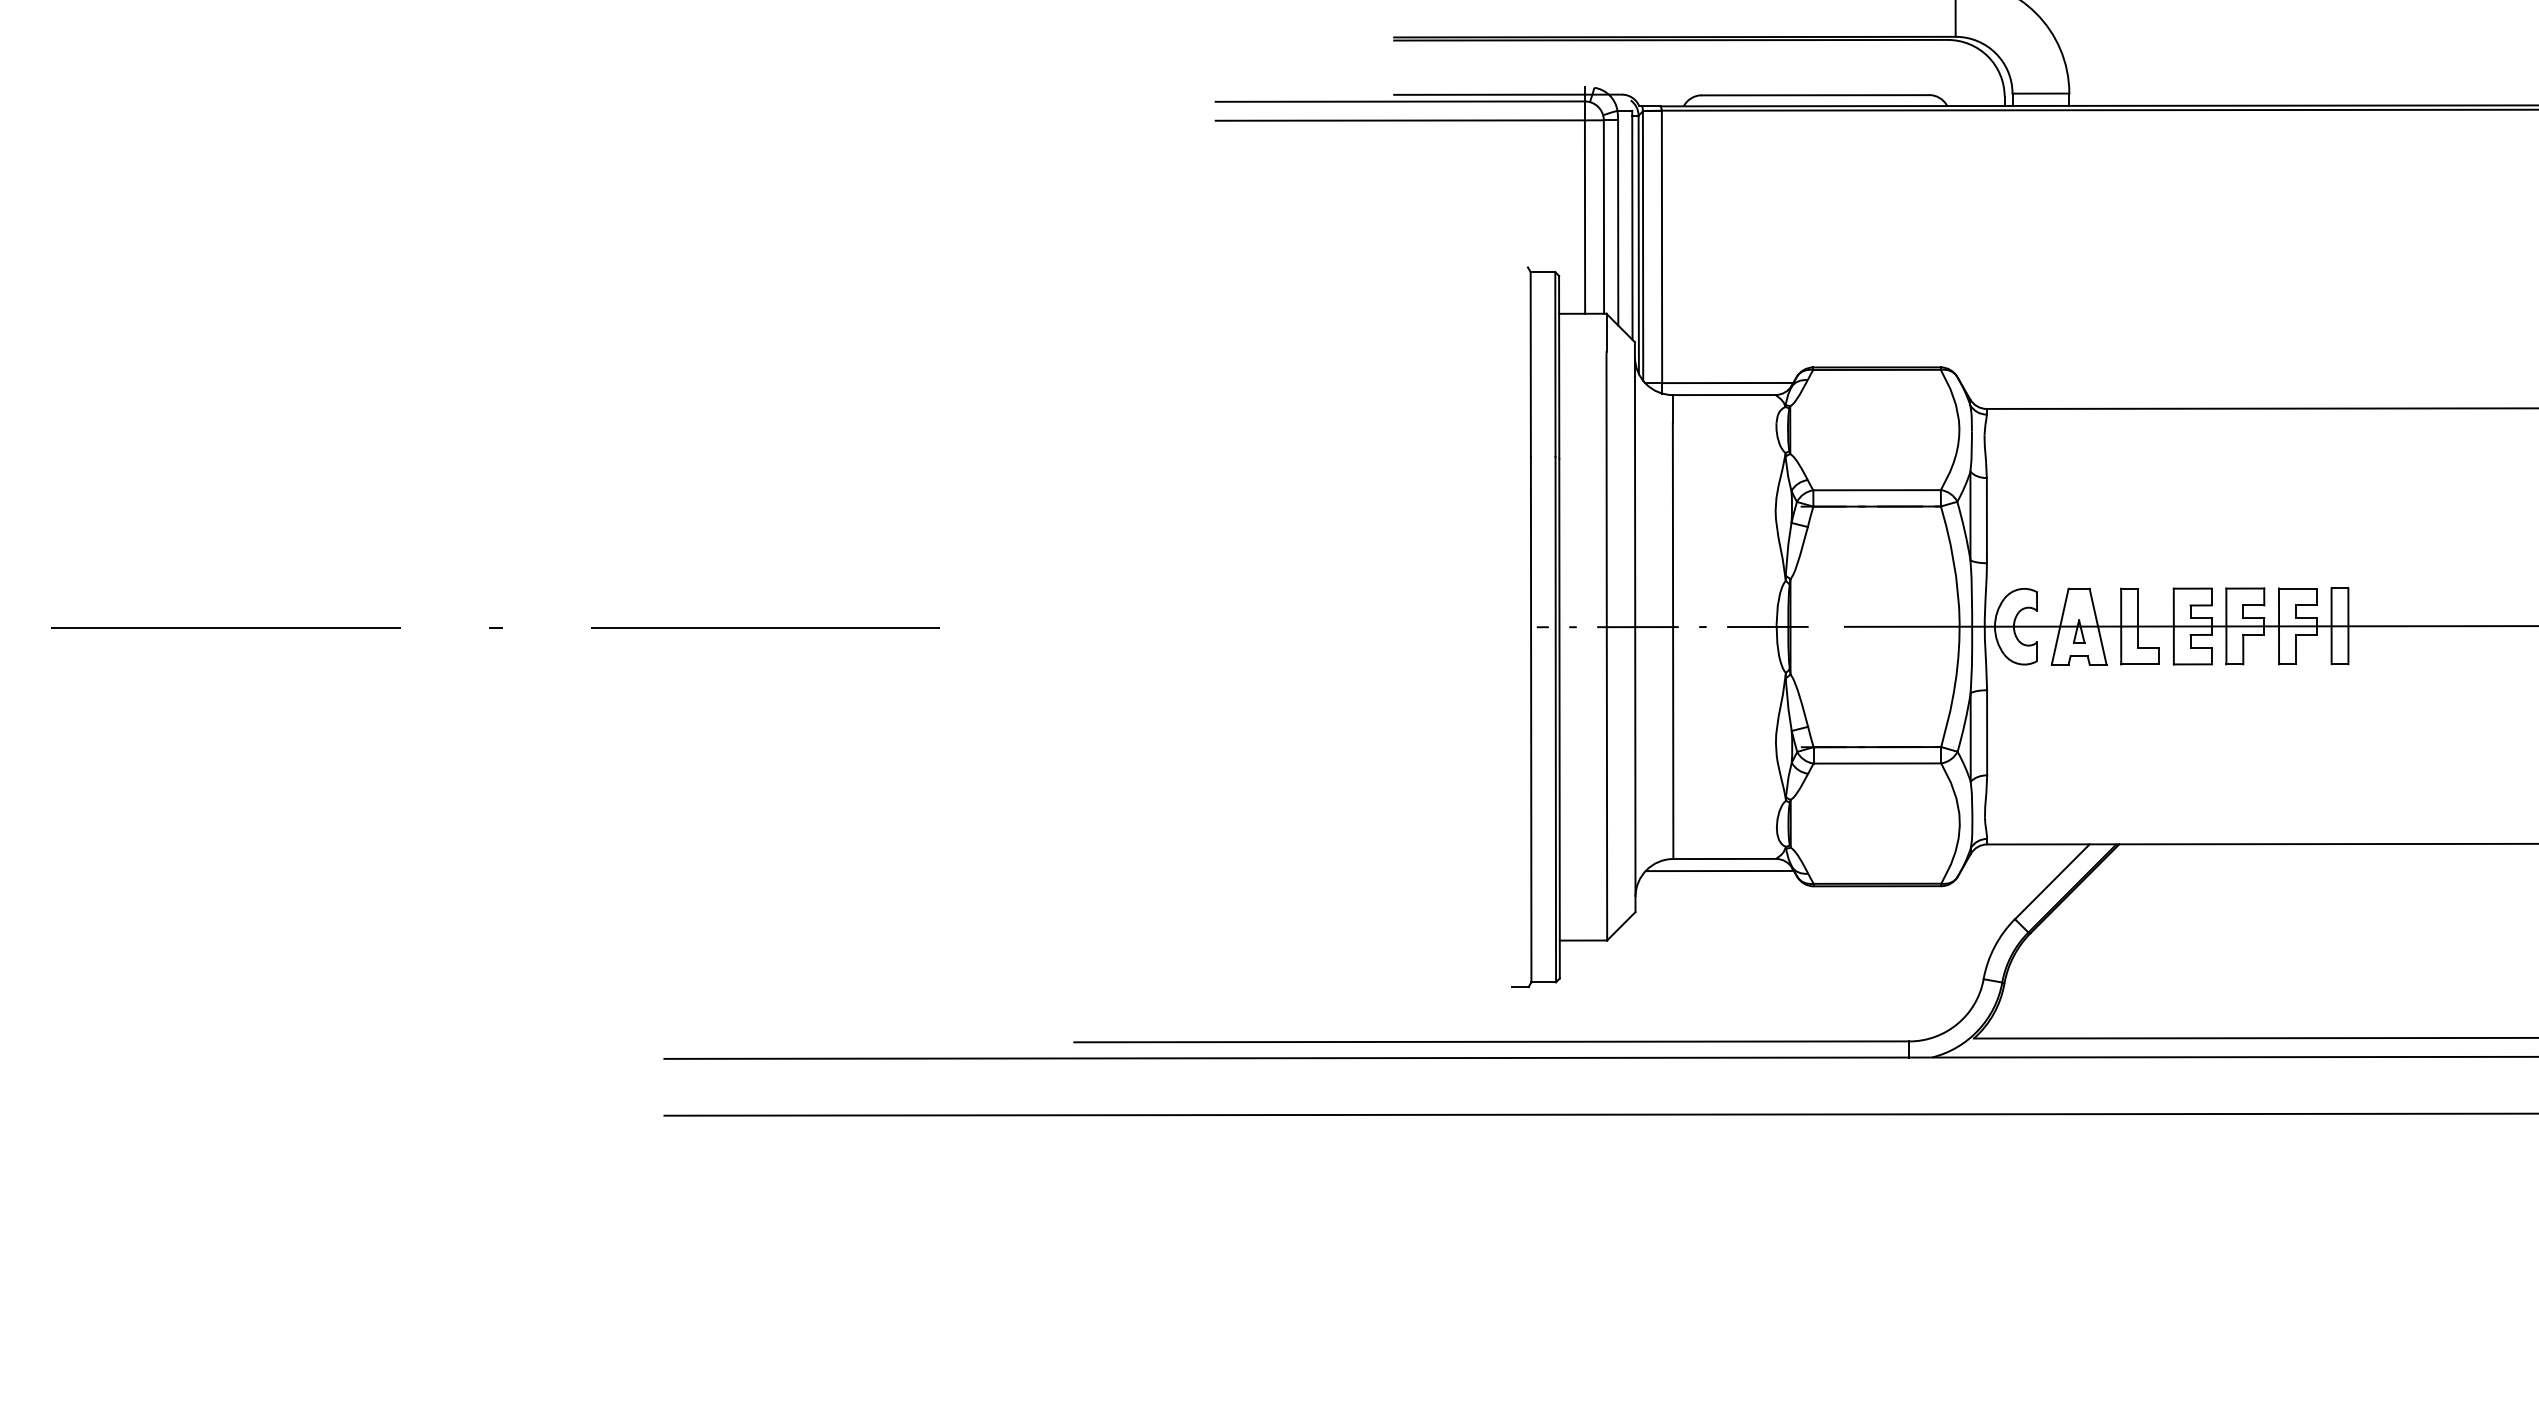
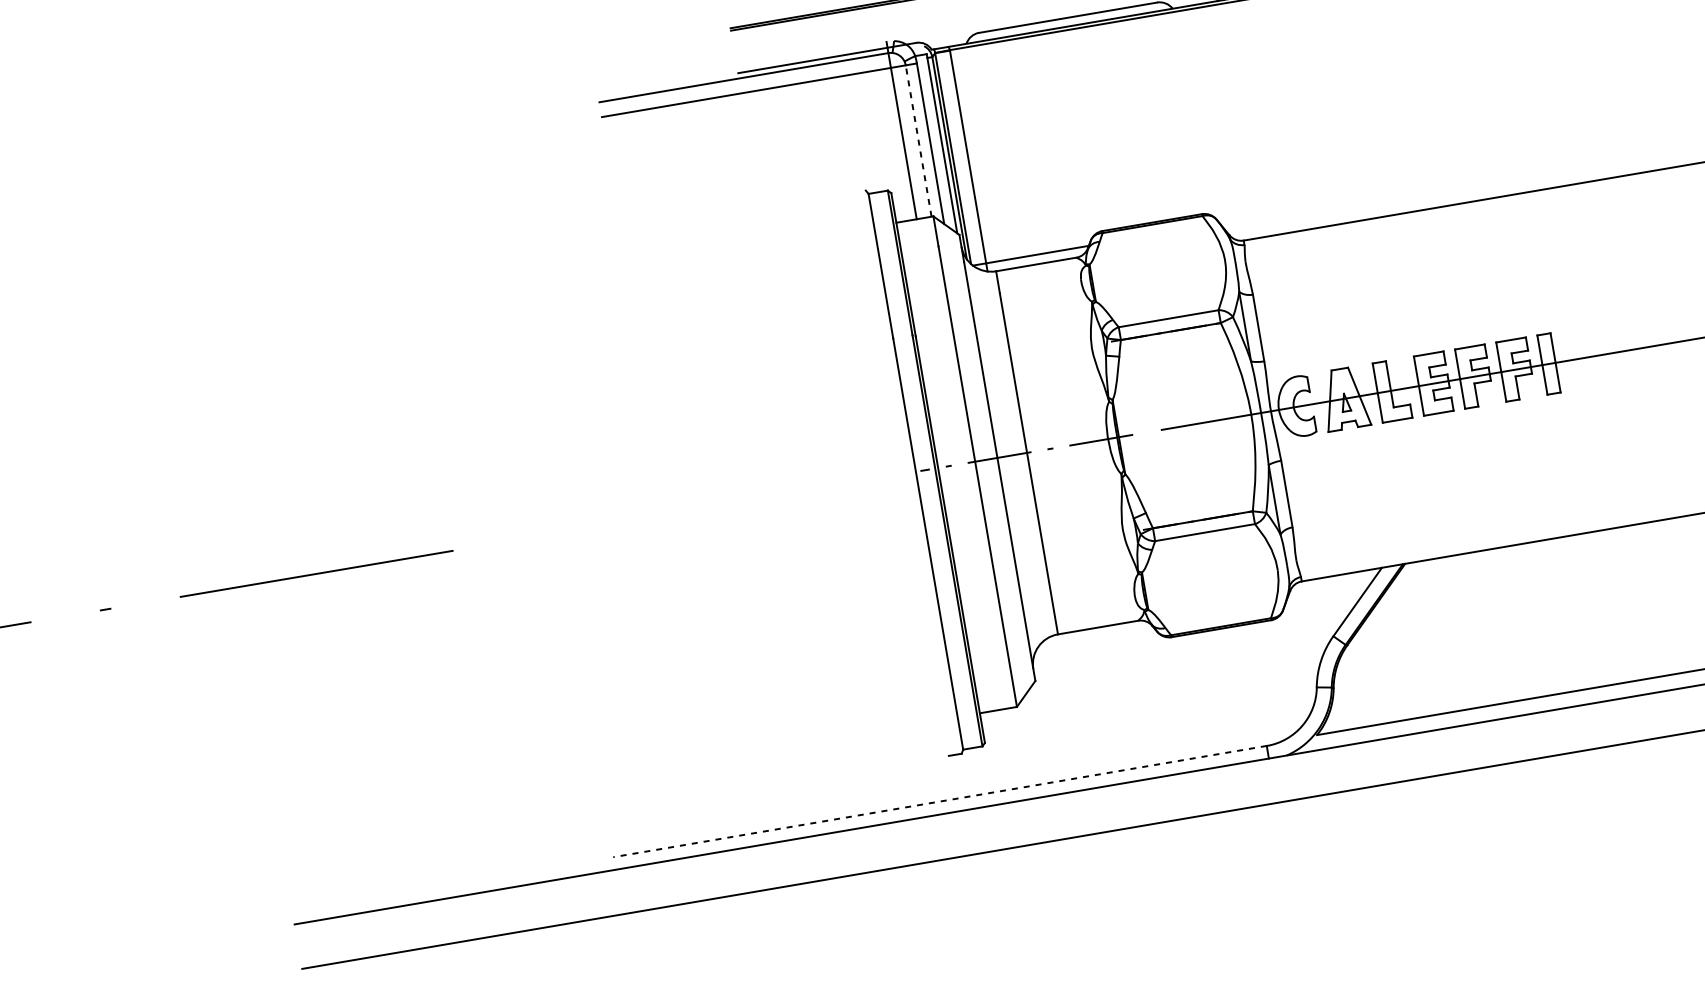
line: (1603, 217) -> (918, 141), solid -> dashed
line: (1719, 870) -> (1095, 637), removed
line: (1491, 1041) -> (939, 801), solid -> dashed

